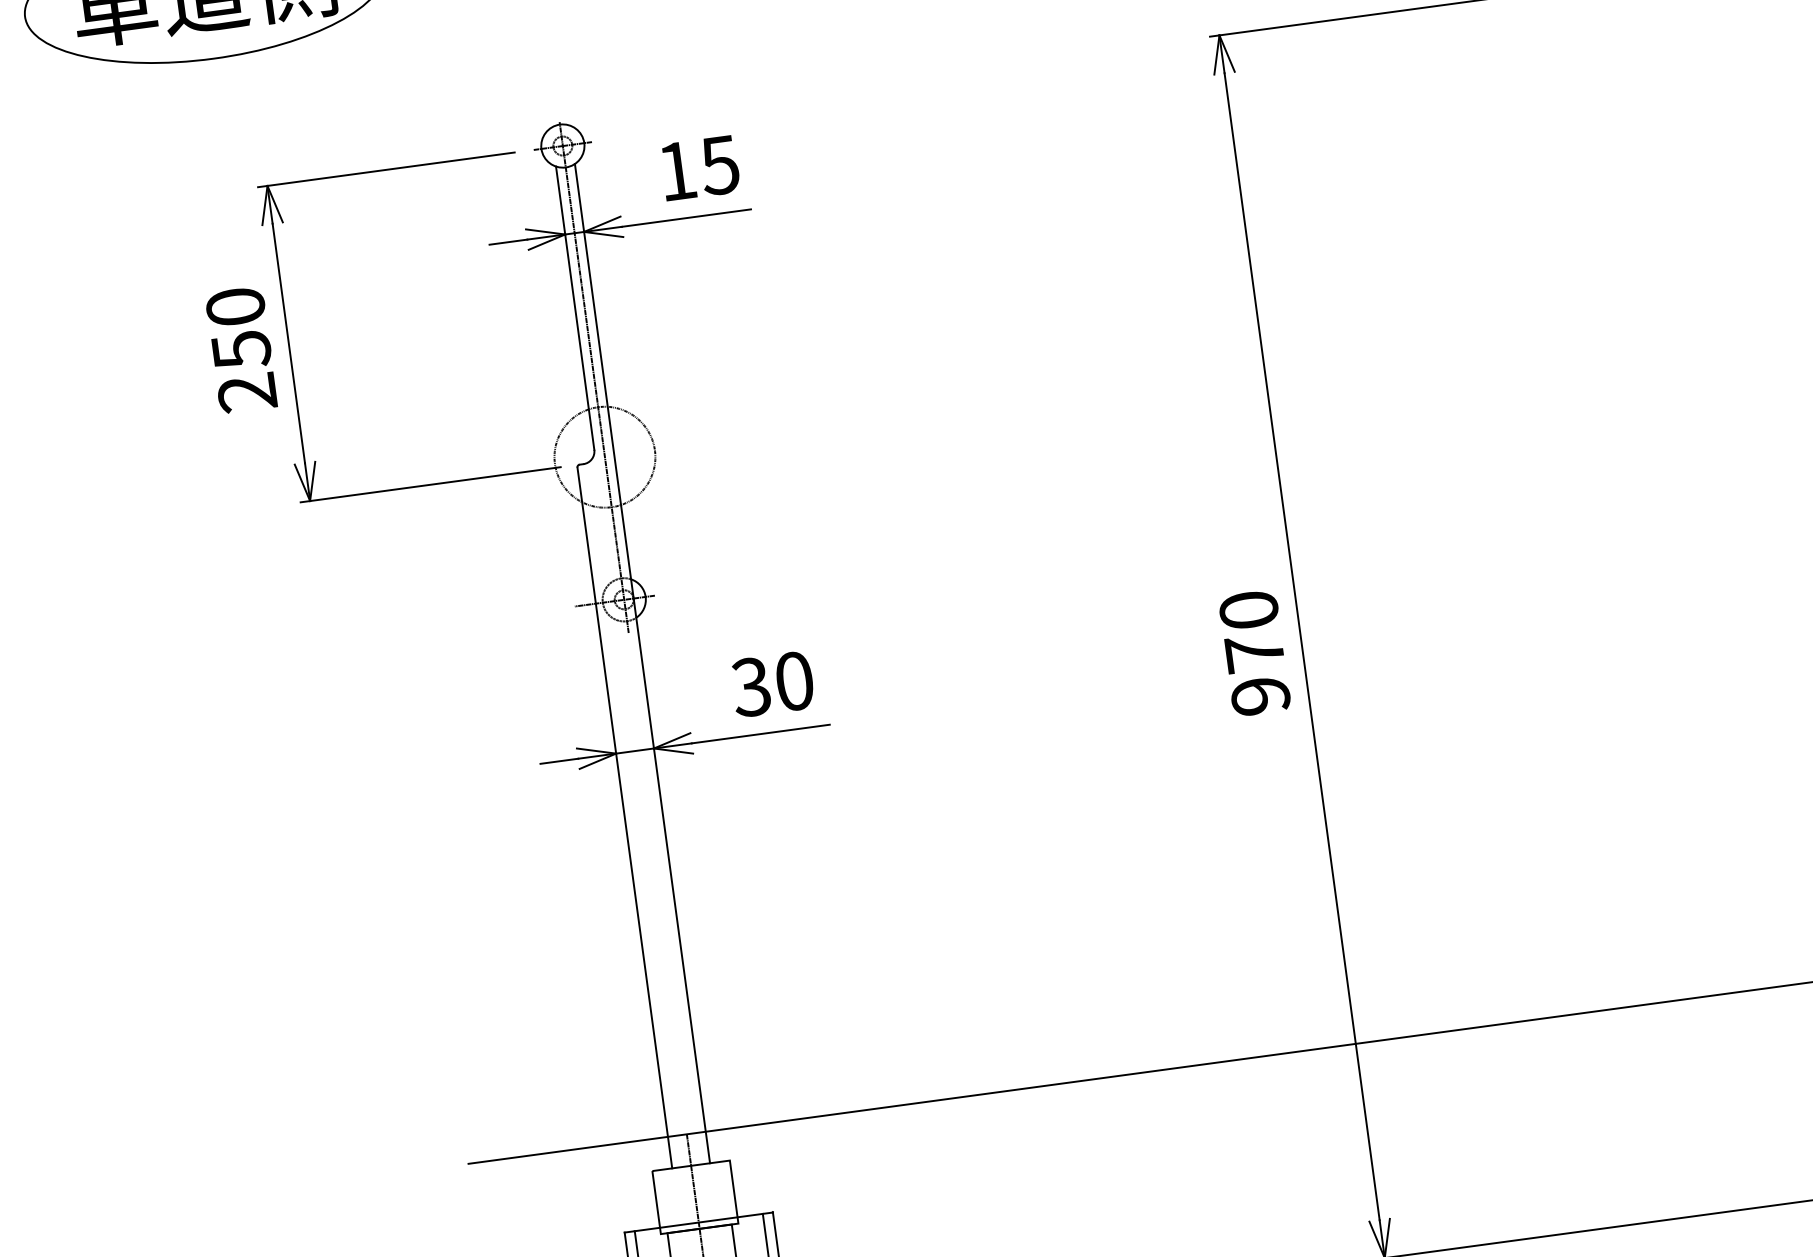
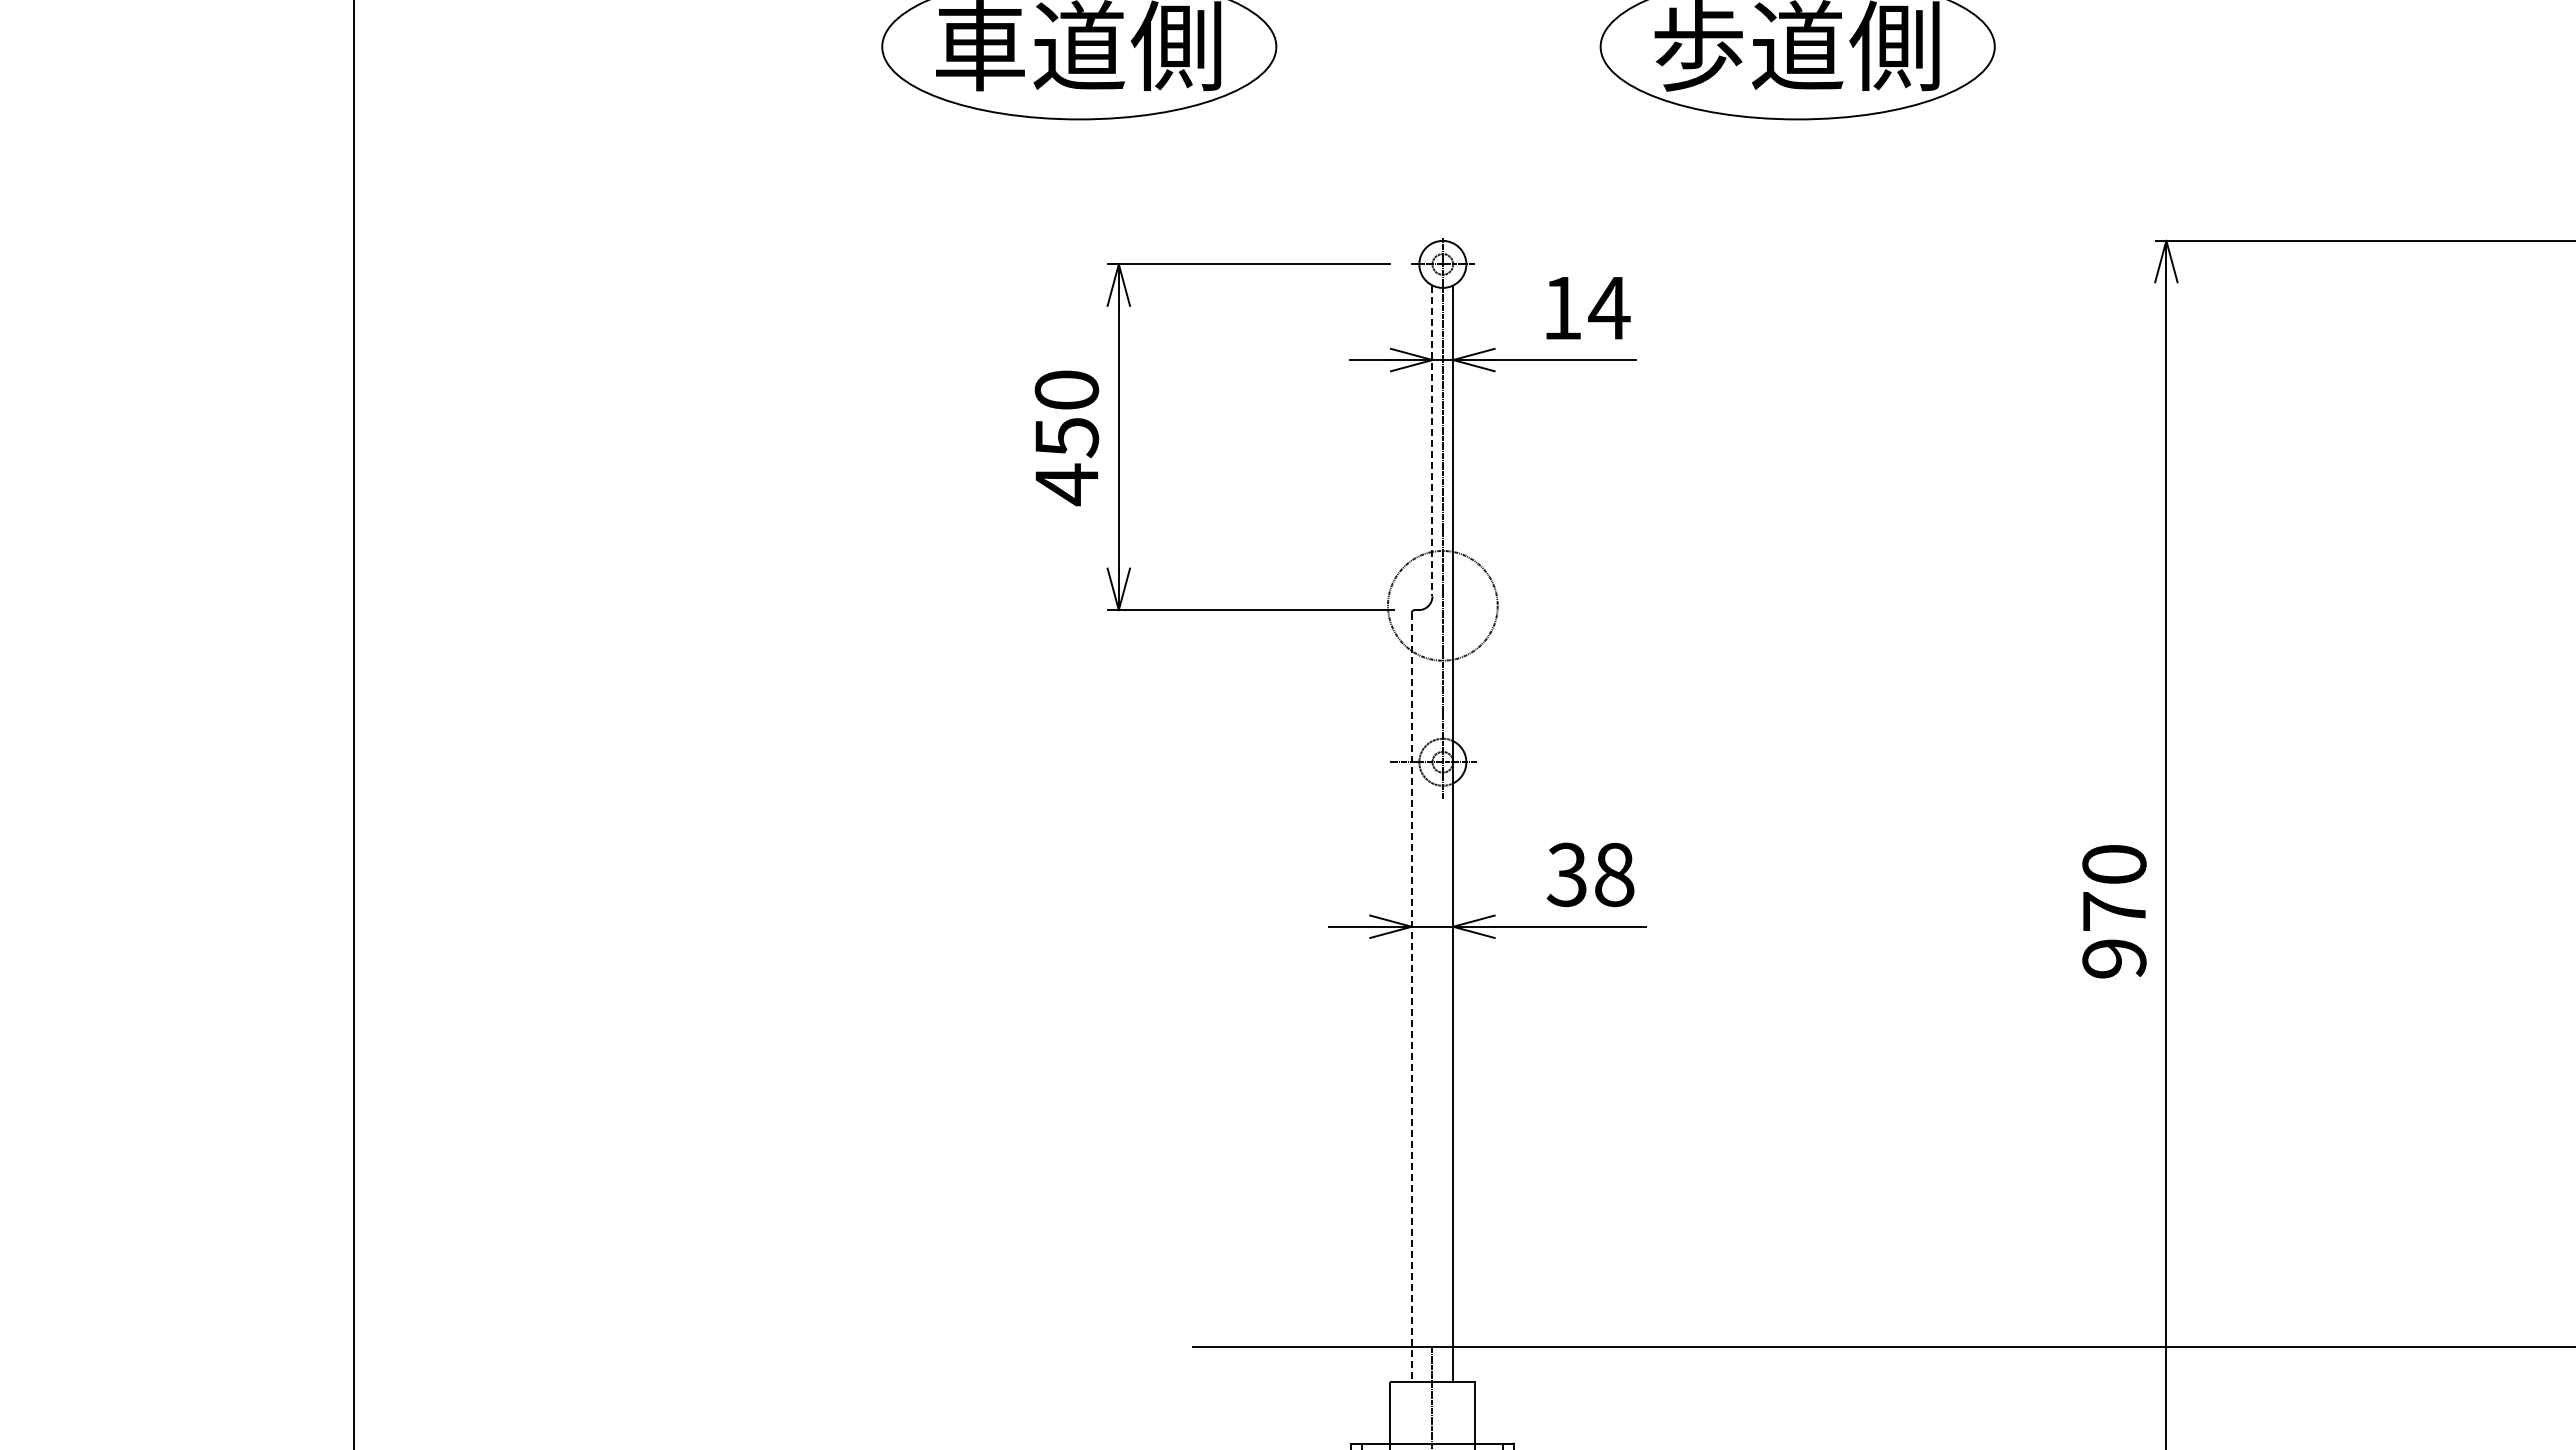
text: (720, 165) -> (1609, 308), 15 -> 14
line: (575, 308) -> (1432, 441), solid -> dashed
text: (246, 393) -> (1065, 484), 250 -> 450
text: (794, 680) -> (1614, 874), 30 -> 38
line: (624, 818) -> (1411, 997), solid -> dashed

